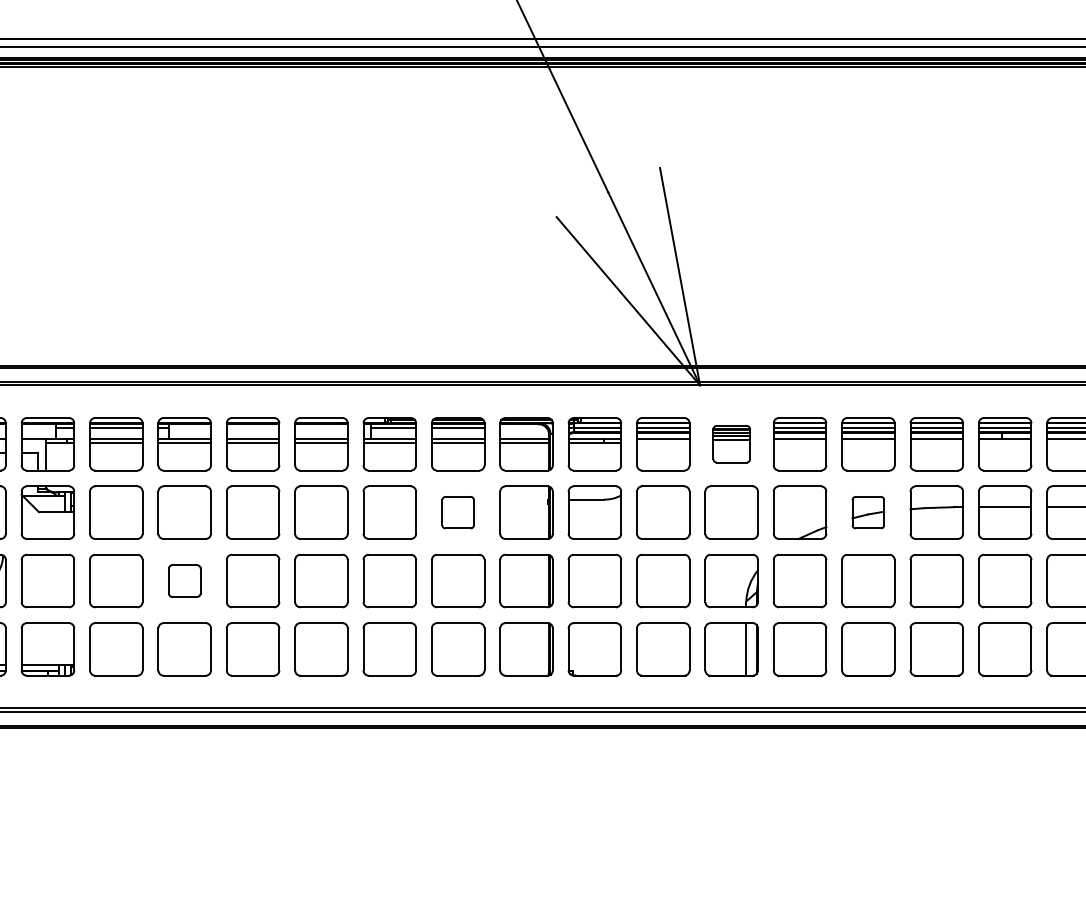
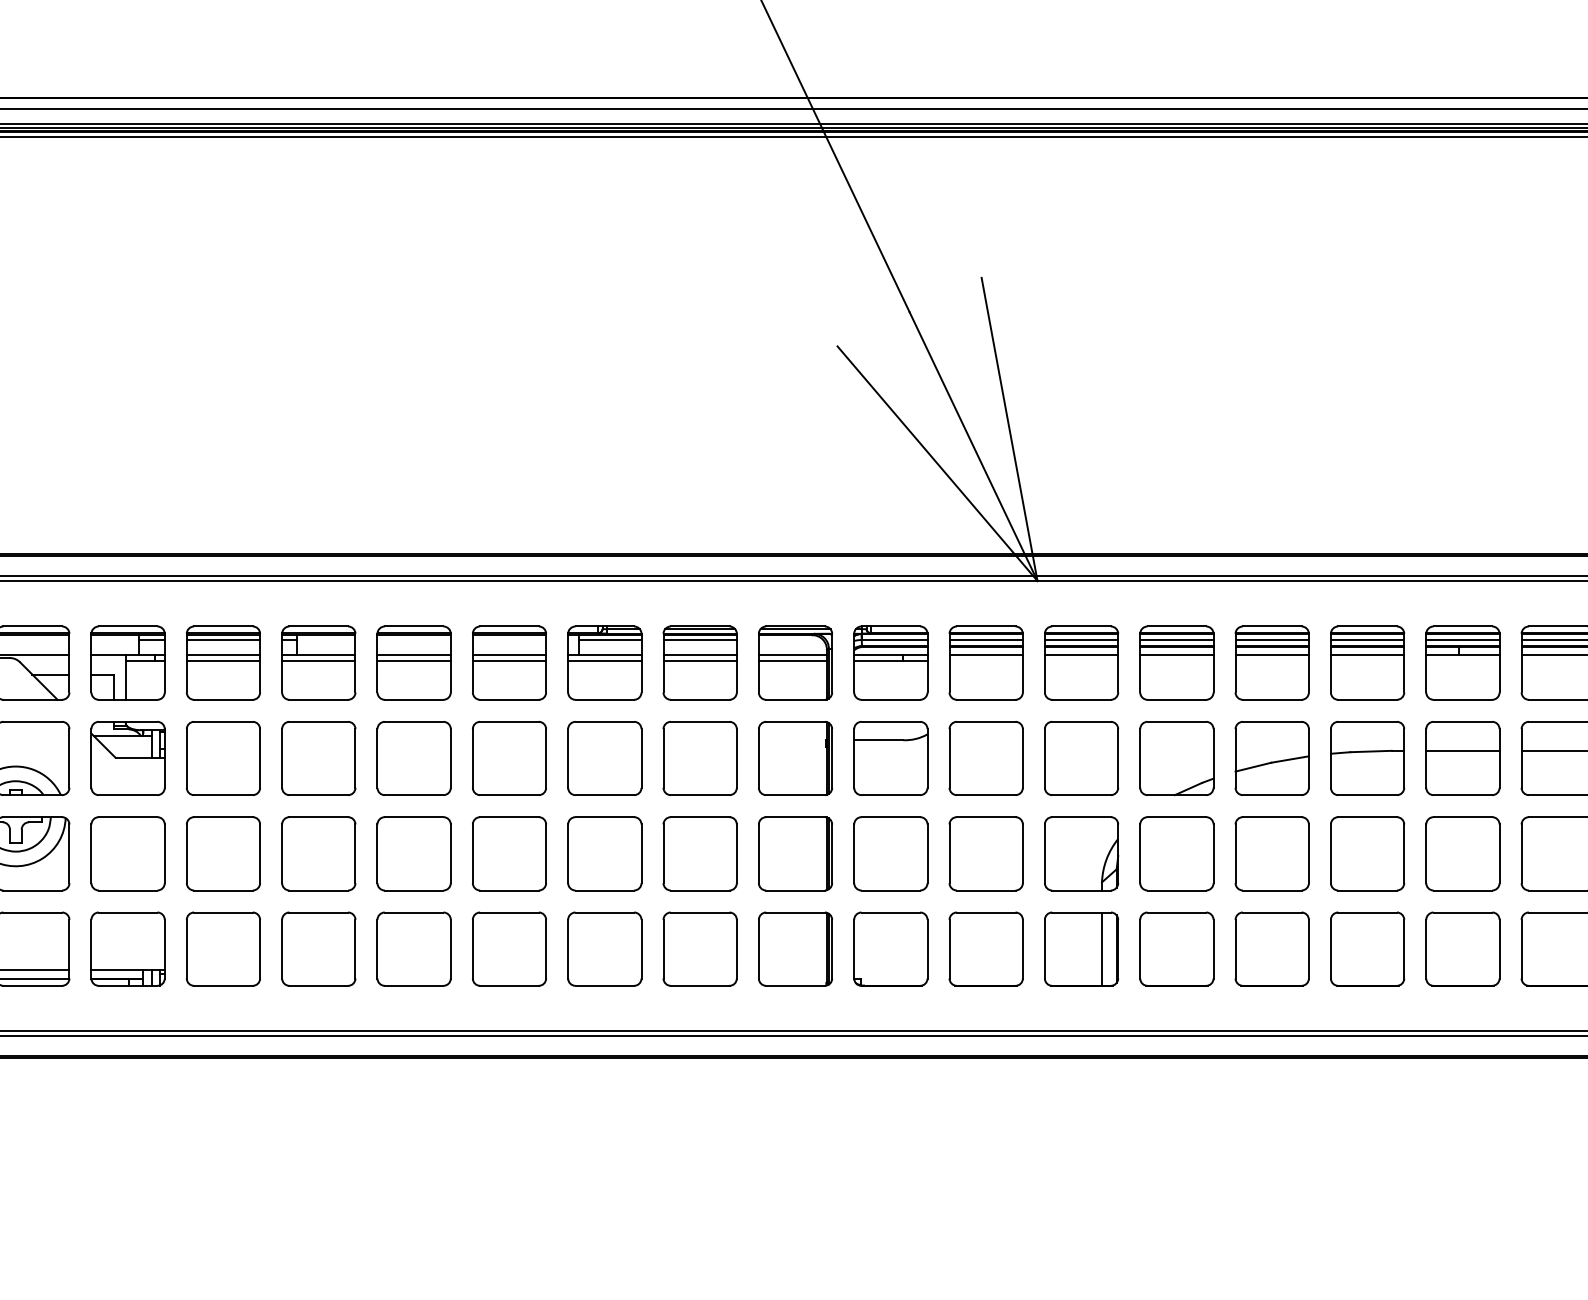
part: (731, 443) -> (1081, 662), size x1.43
part: (457, 512) -> (699, 758), size x1.67
part: (867, 512) -> (1271, 758), size x1.67
part: (184, 580) -> (318, 853), size x1.67

